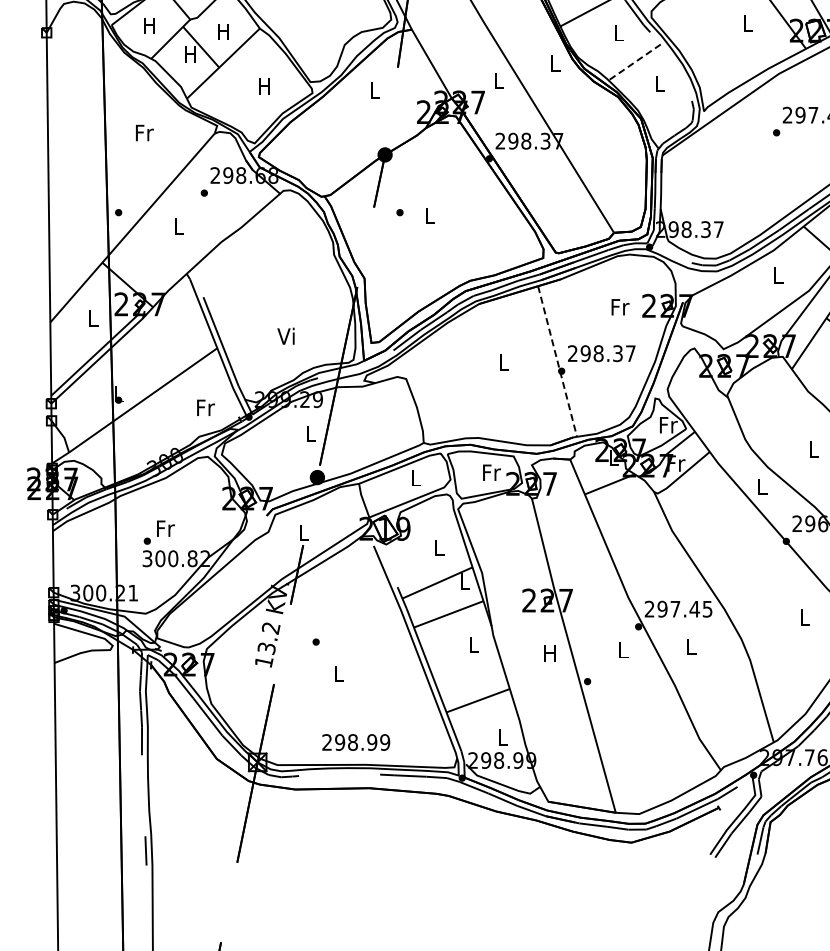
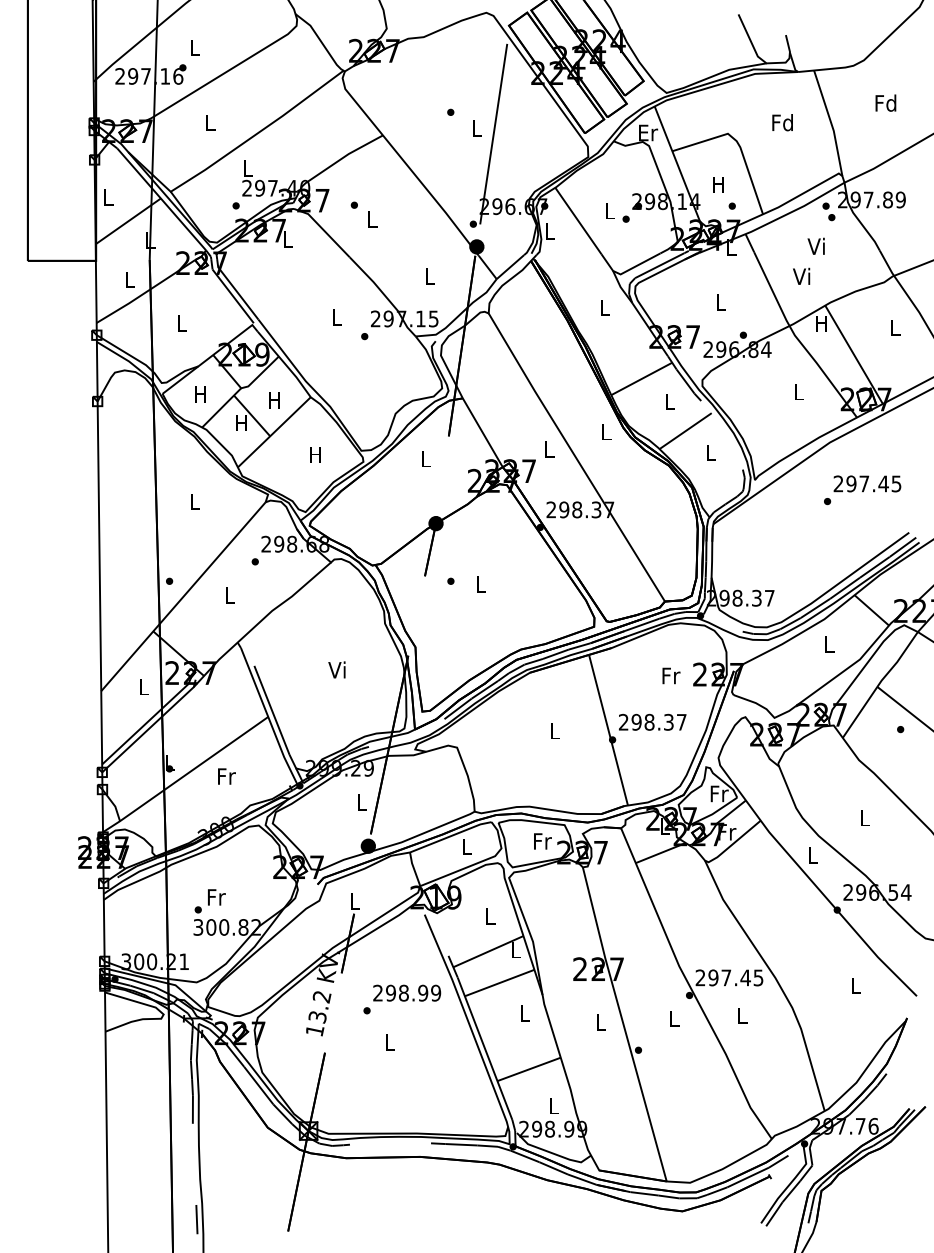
line: (634, 62) -> (685, 431), dashed -> solid
text: (144, 132) -> (195, 501), Fr -> L
text: (285, 335) -> (336, 669), moved
line: (557, 361) -> (608, 730), dashed -> solid
text: (205, 407) -> (226, 776), moved
text: (549, 653) -> (600, 1022), H -> L
text: (356, 741) -> (407, 992), moved

